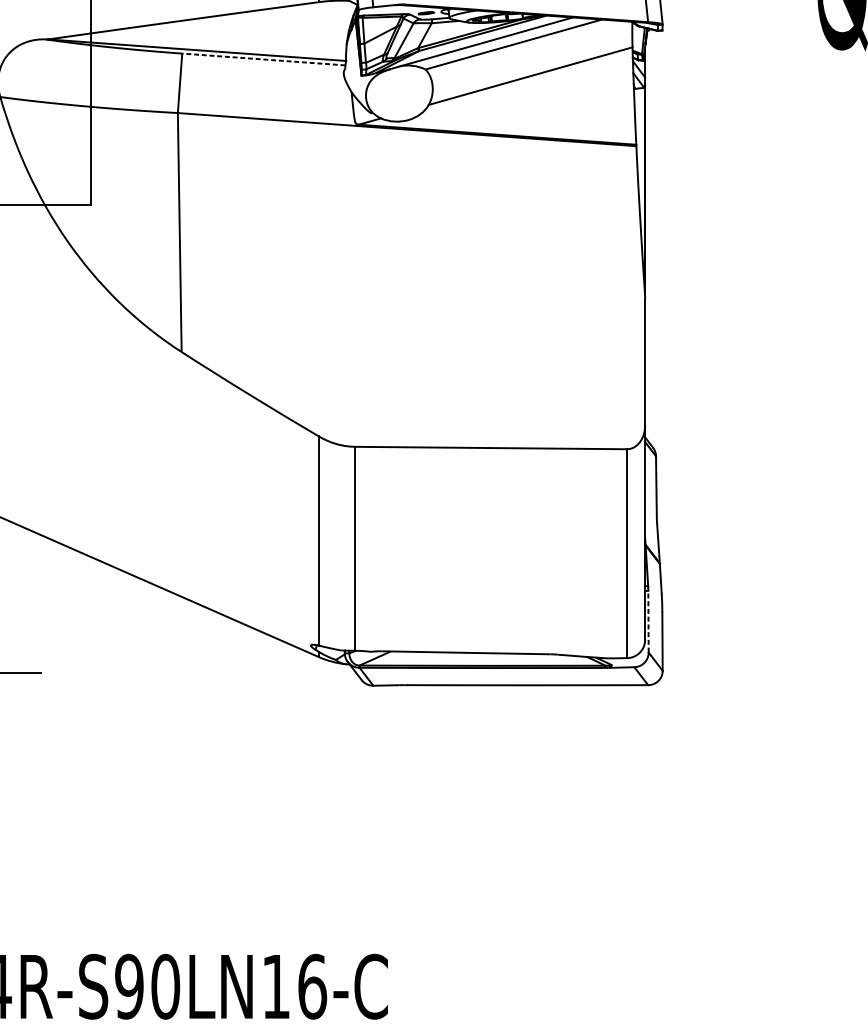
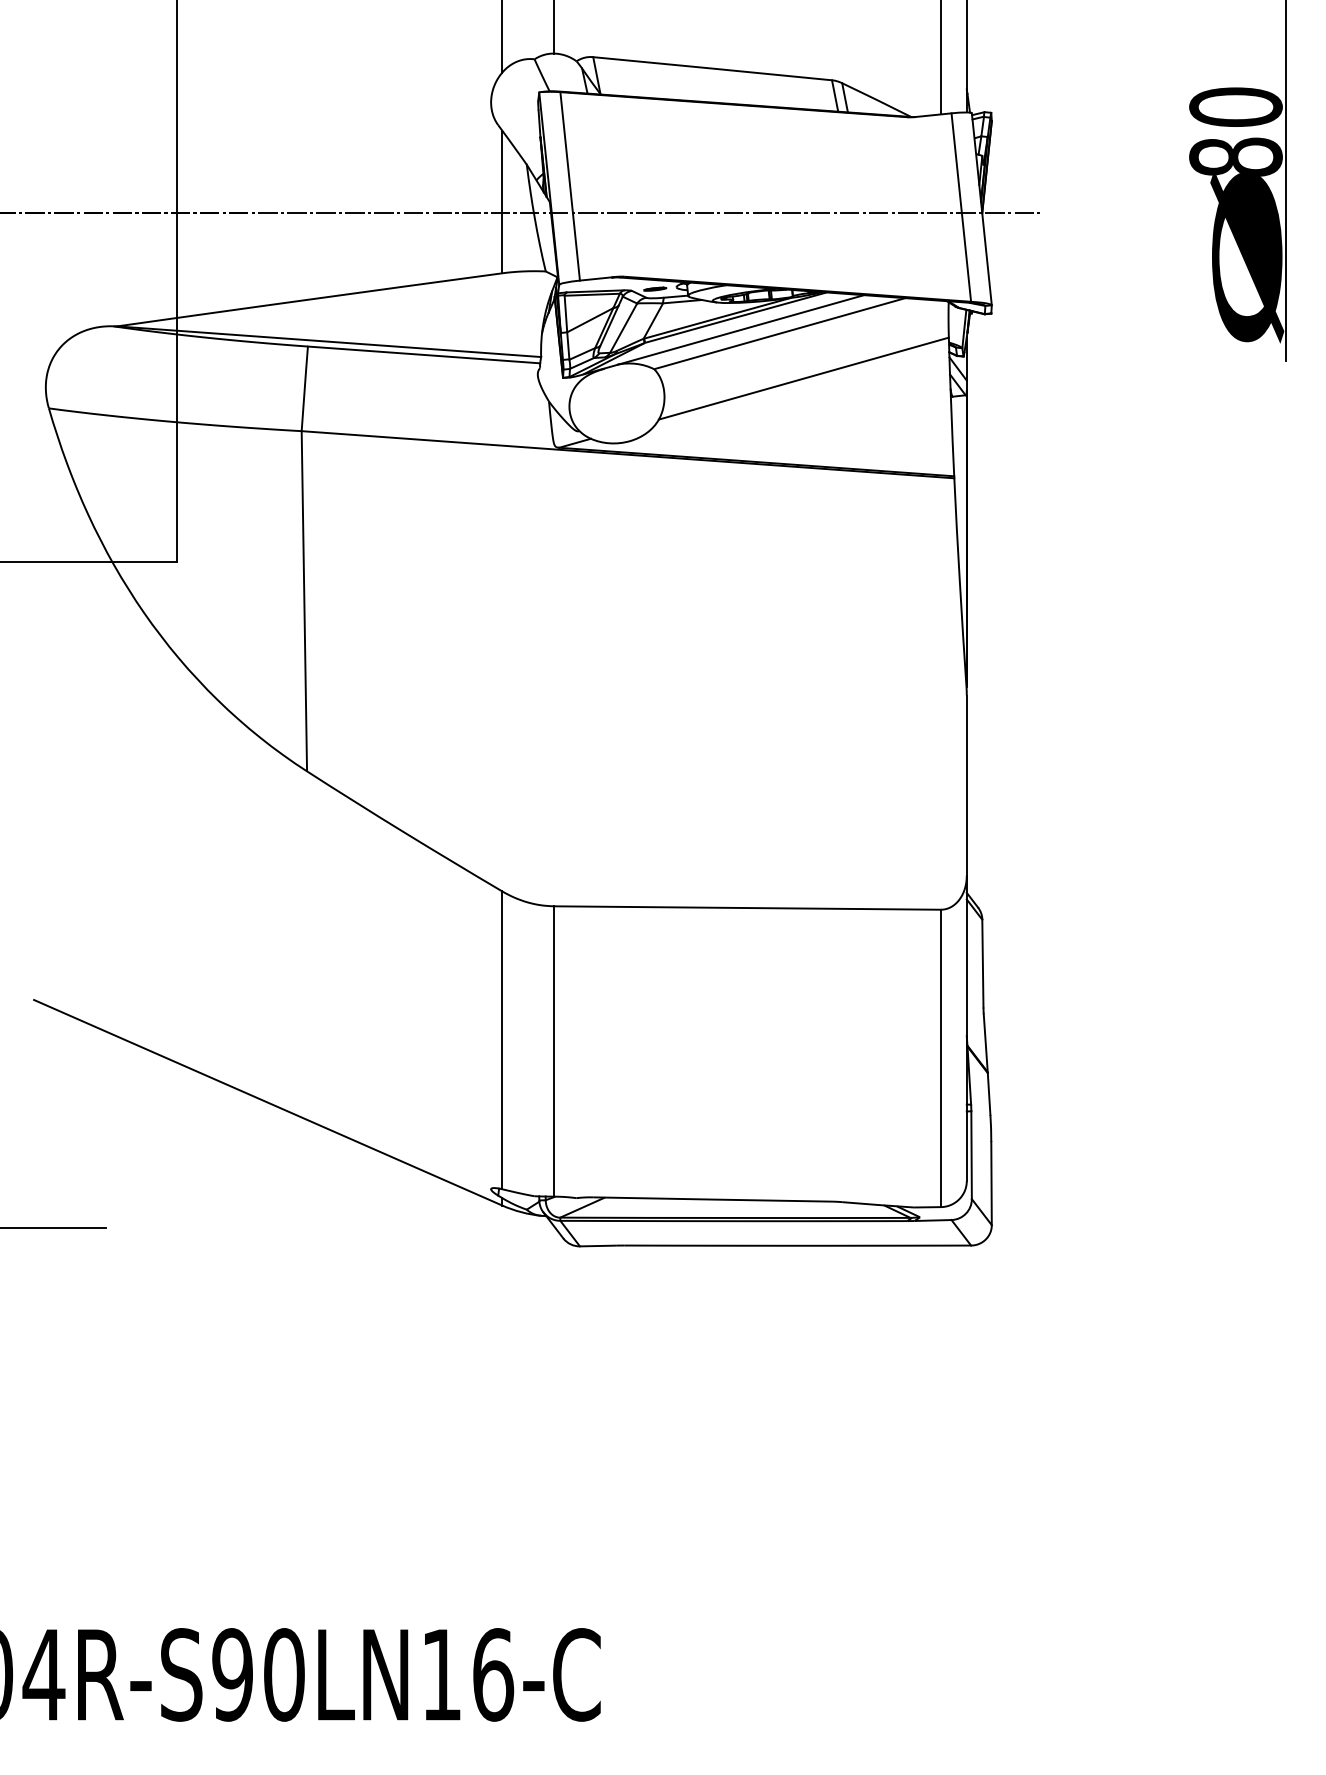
line: (263, 59) -> (423, 354), dashed -> solid
line: (648, 621) -> (971, 1155), dashed -> solid

